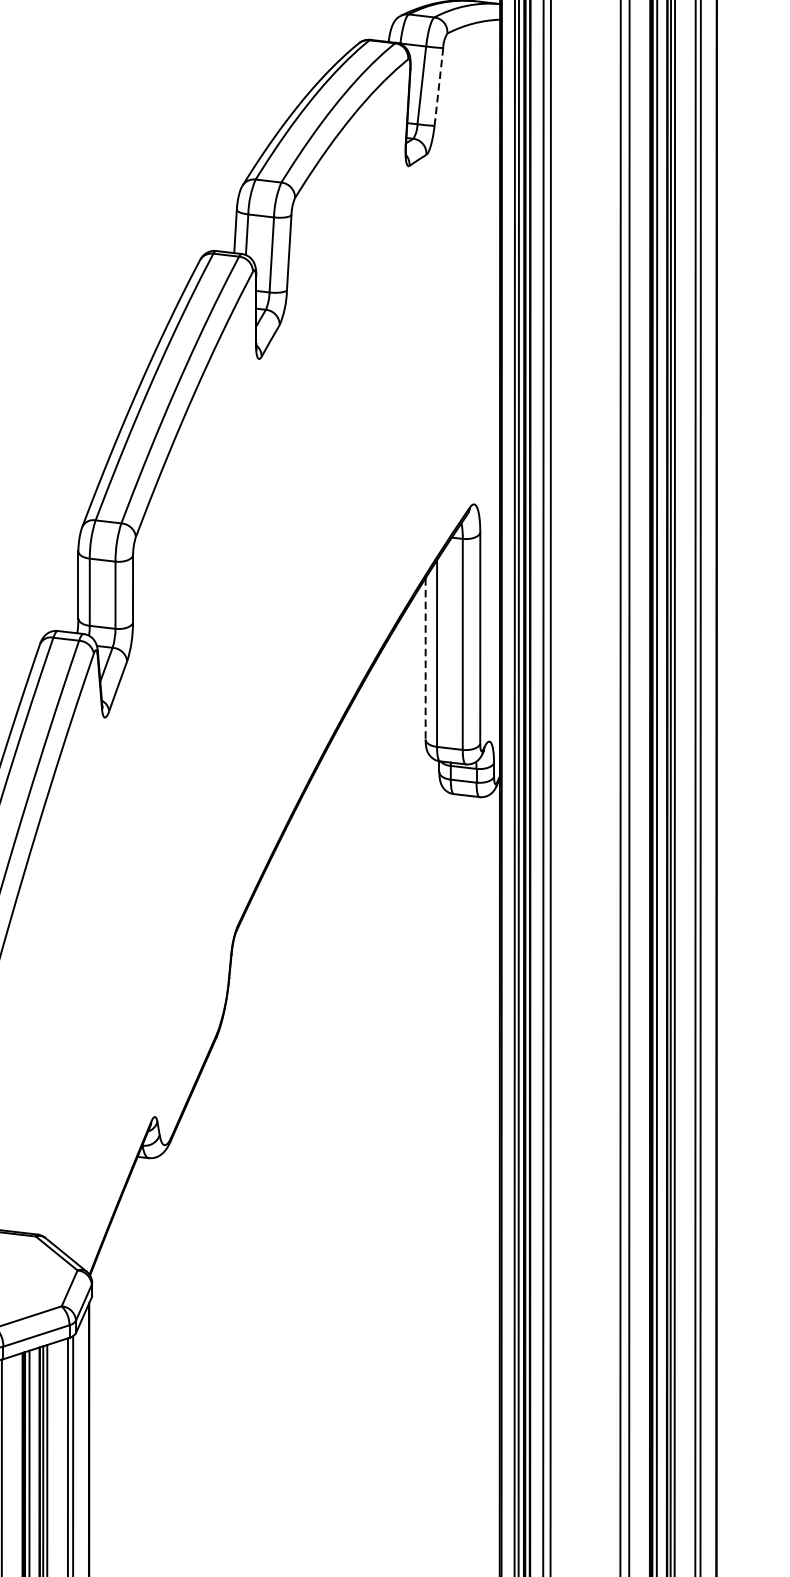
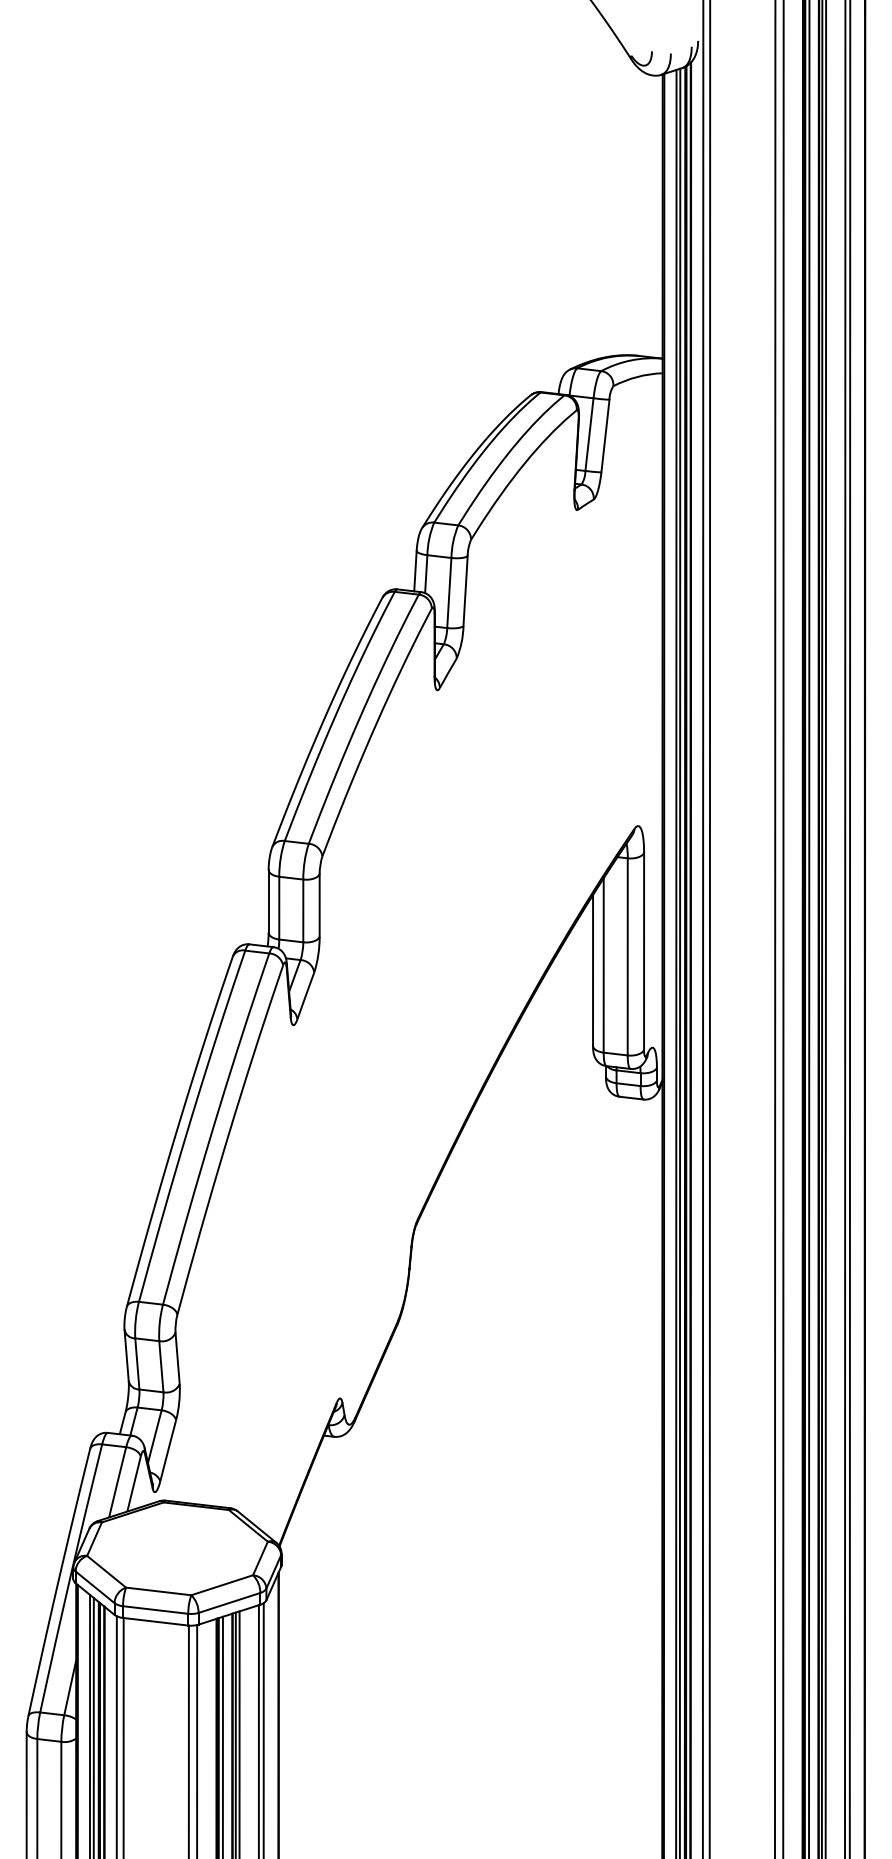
line: (438, 87) -> (605, 436), dashed -> solid
line: (426, 658) -> (593, 970), dashed -> solid

